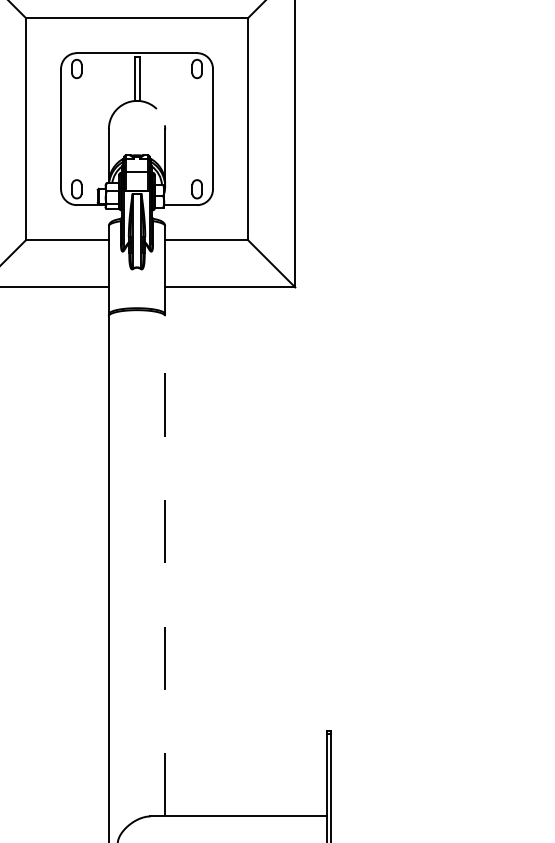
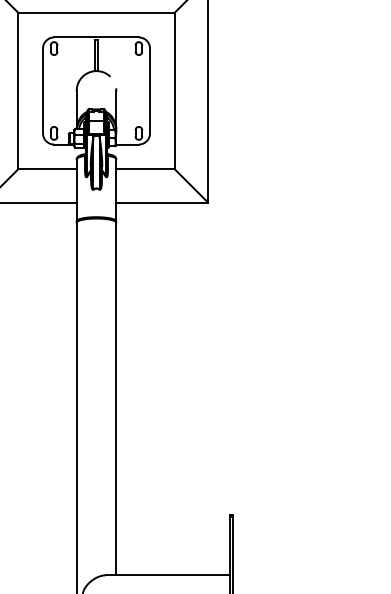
line: (165, 565) -> (116, 398), dashed -> solid

